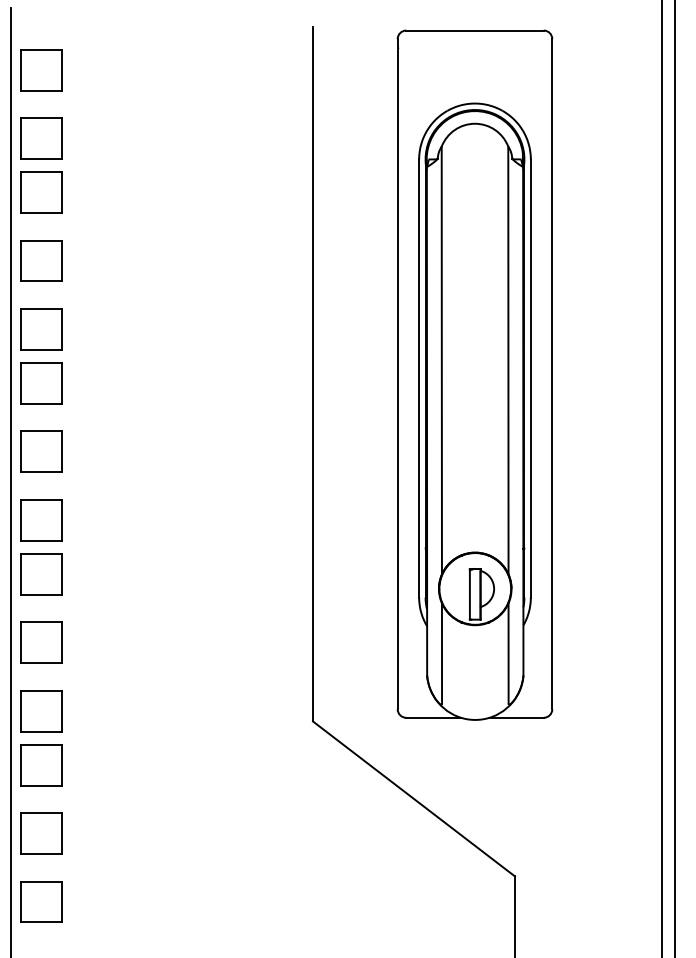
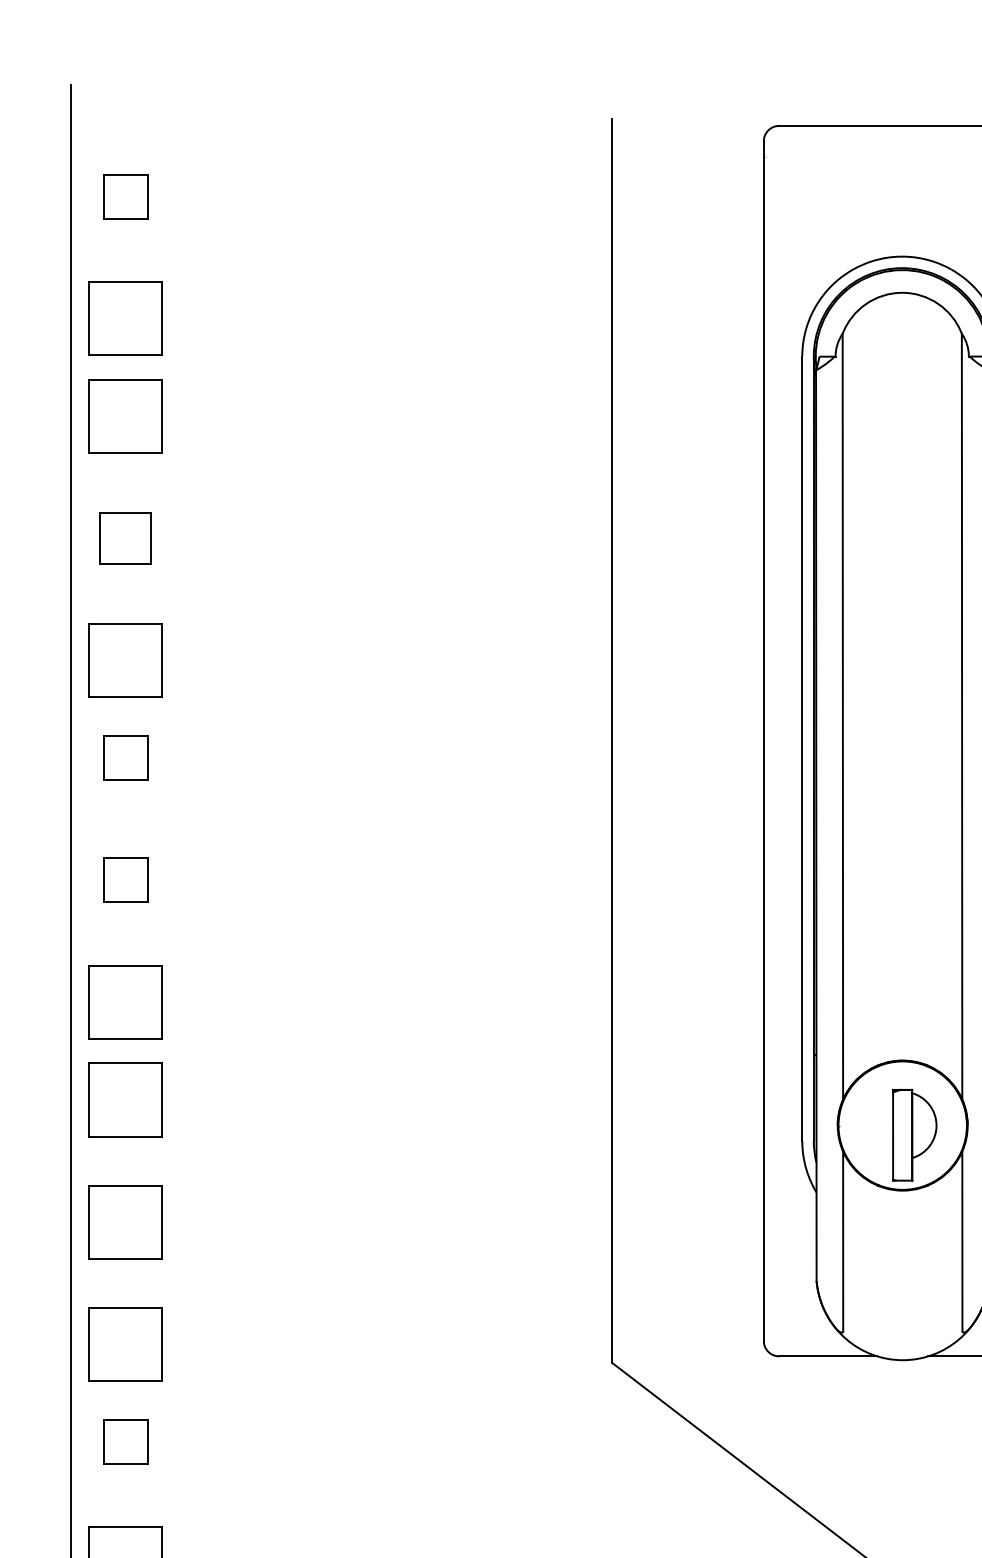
part: (41, 70) -> (126, 197), size x0.6
part: (41, 260) -> (126, 537), size x0.7
part: (41, 383) -> (126, 757), size x0.6
part: (41, 451) -> (126, 879), size x0.6
part: (41, 765) -> (126, 1441), size x0.6

